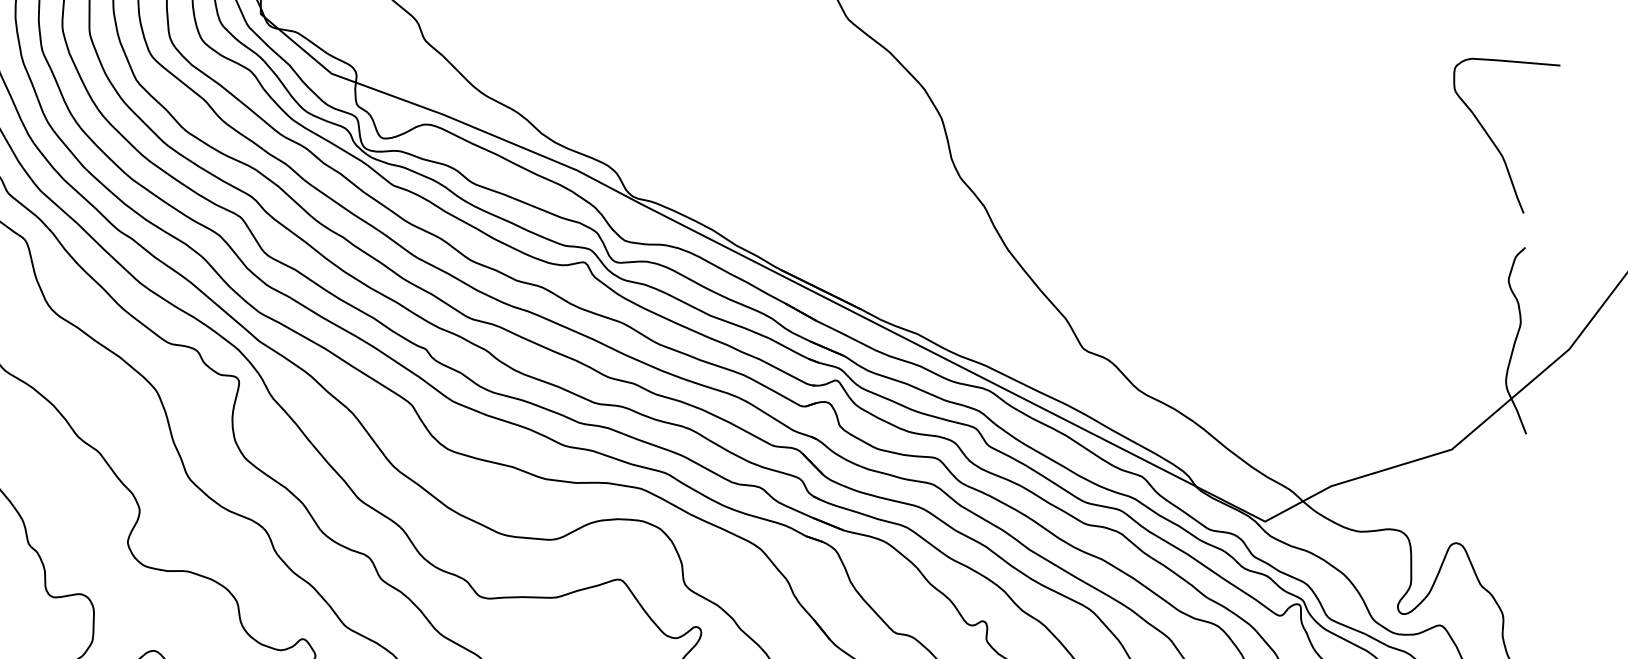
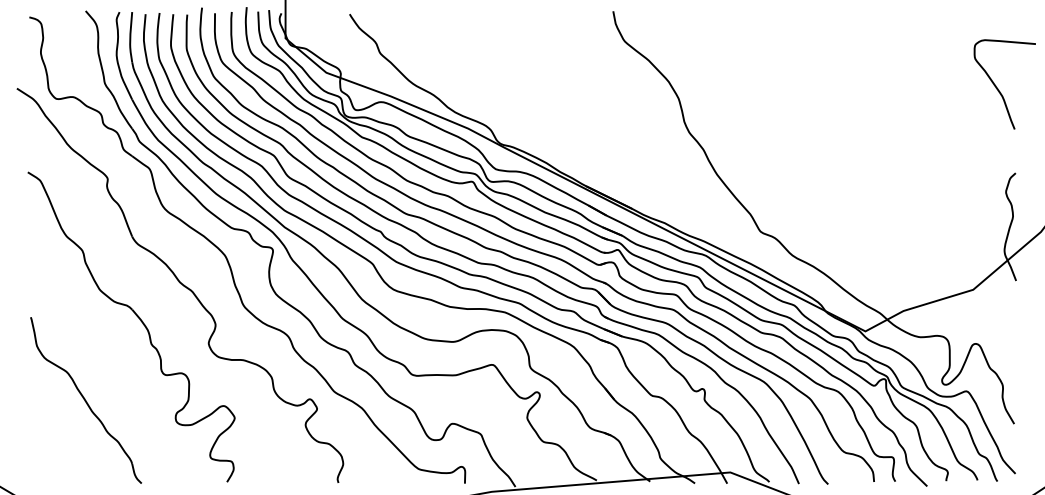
curve: (1495, 142) -> (998, 88), moved

